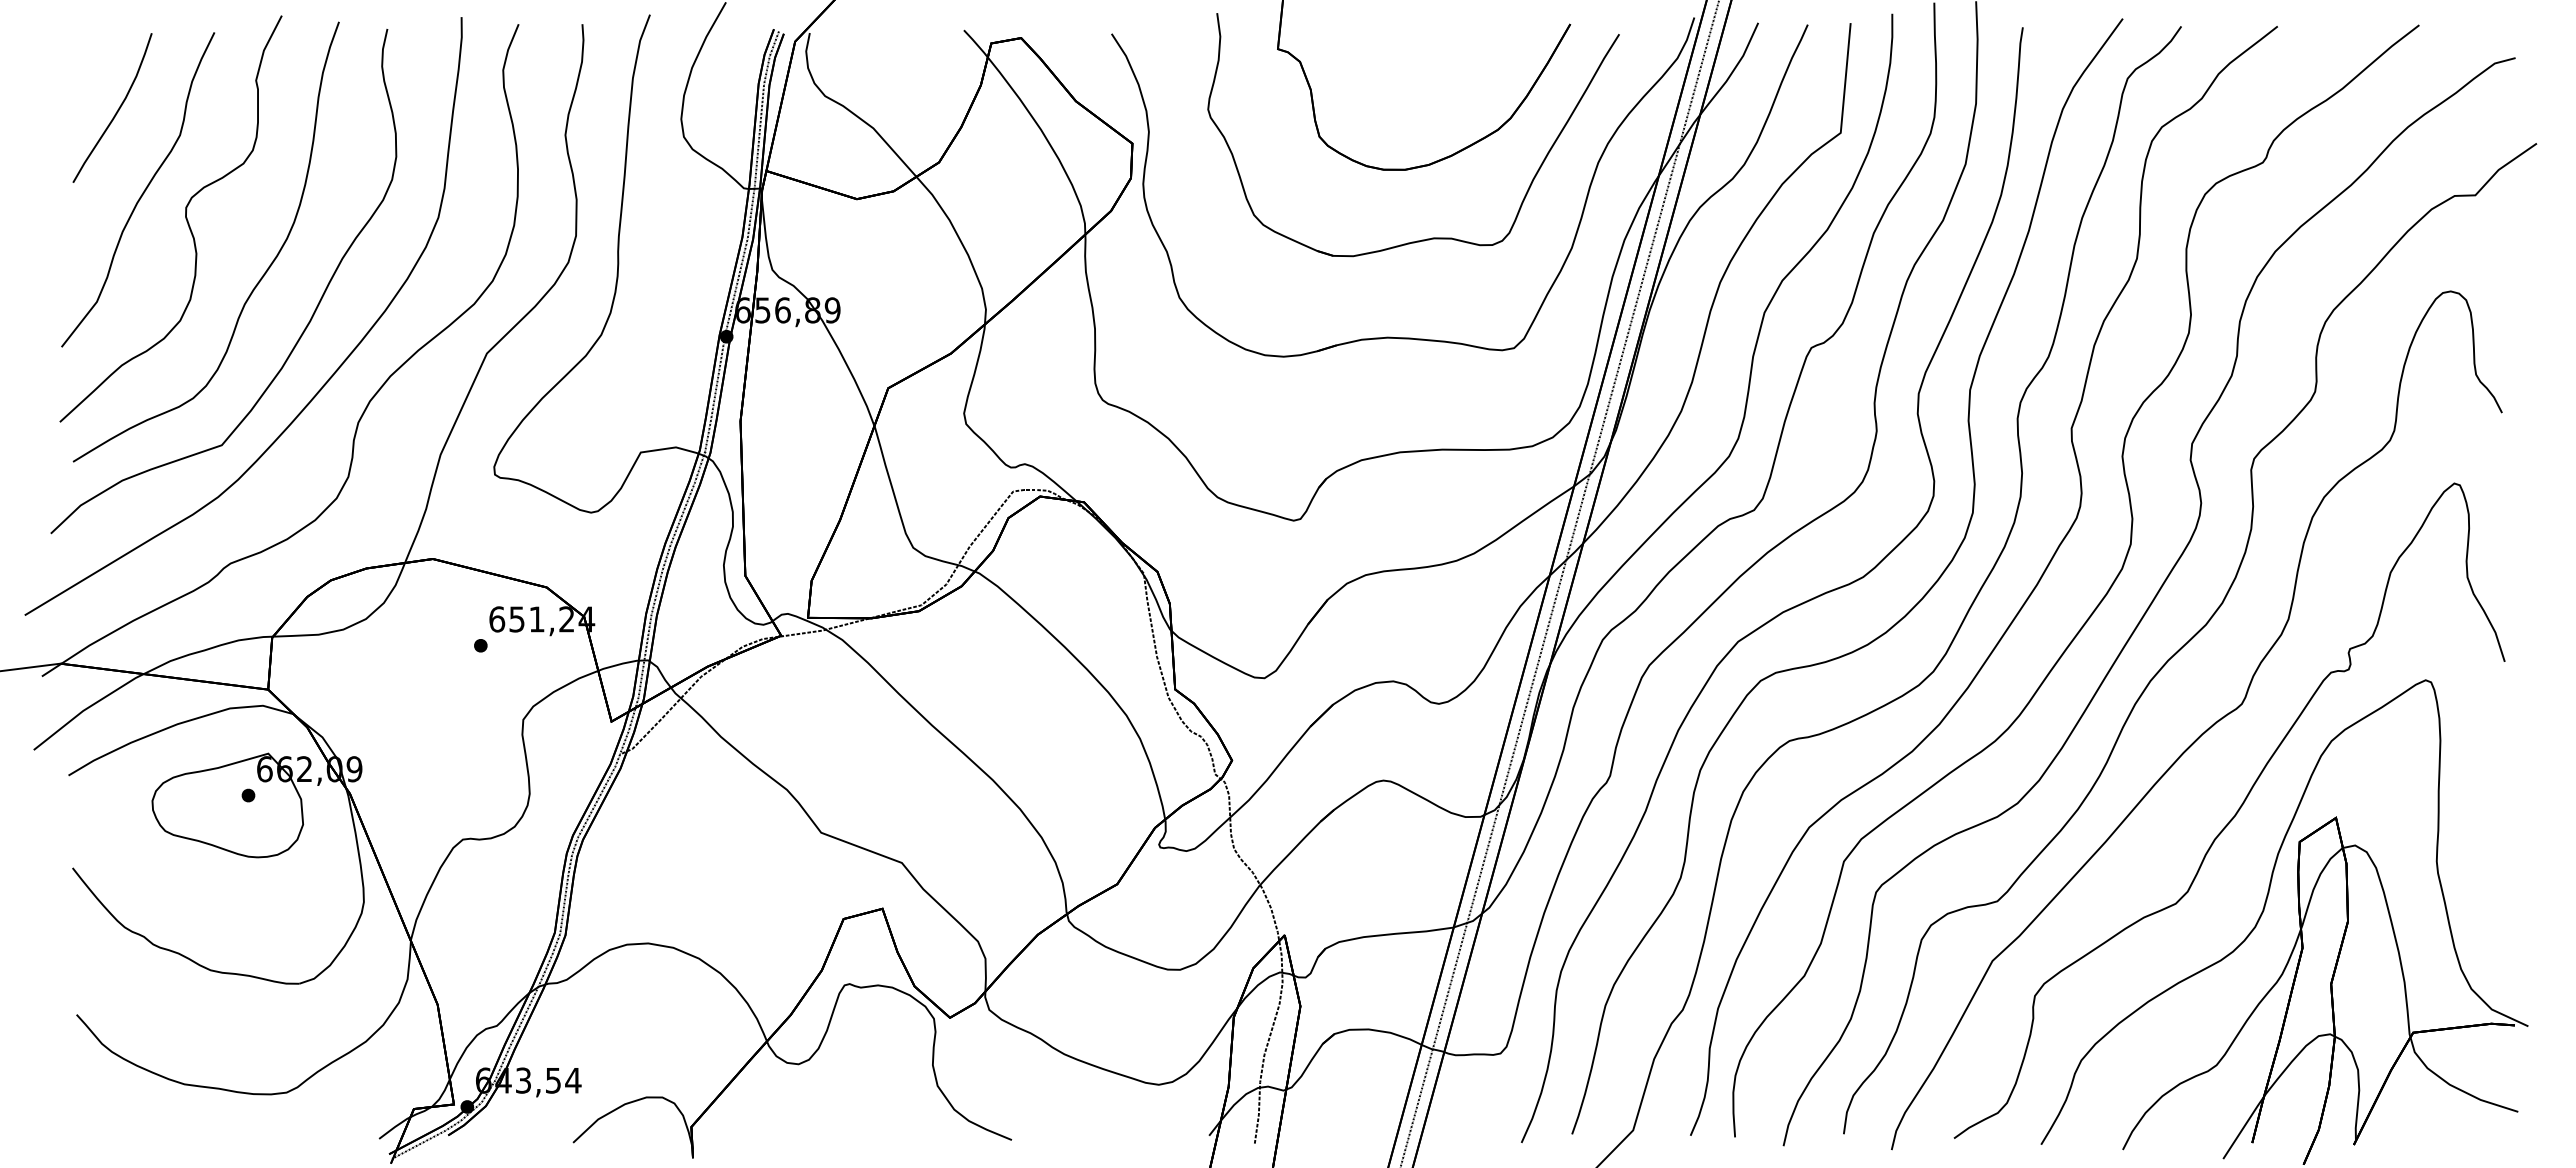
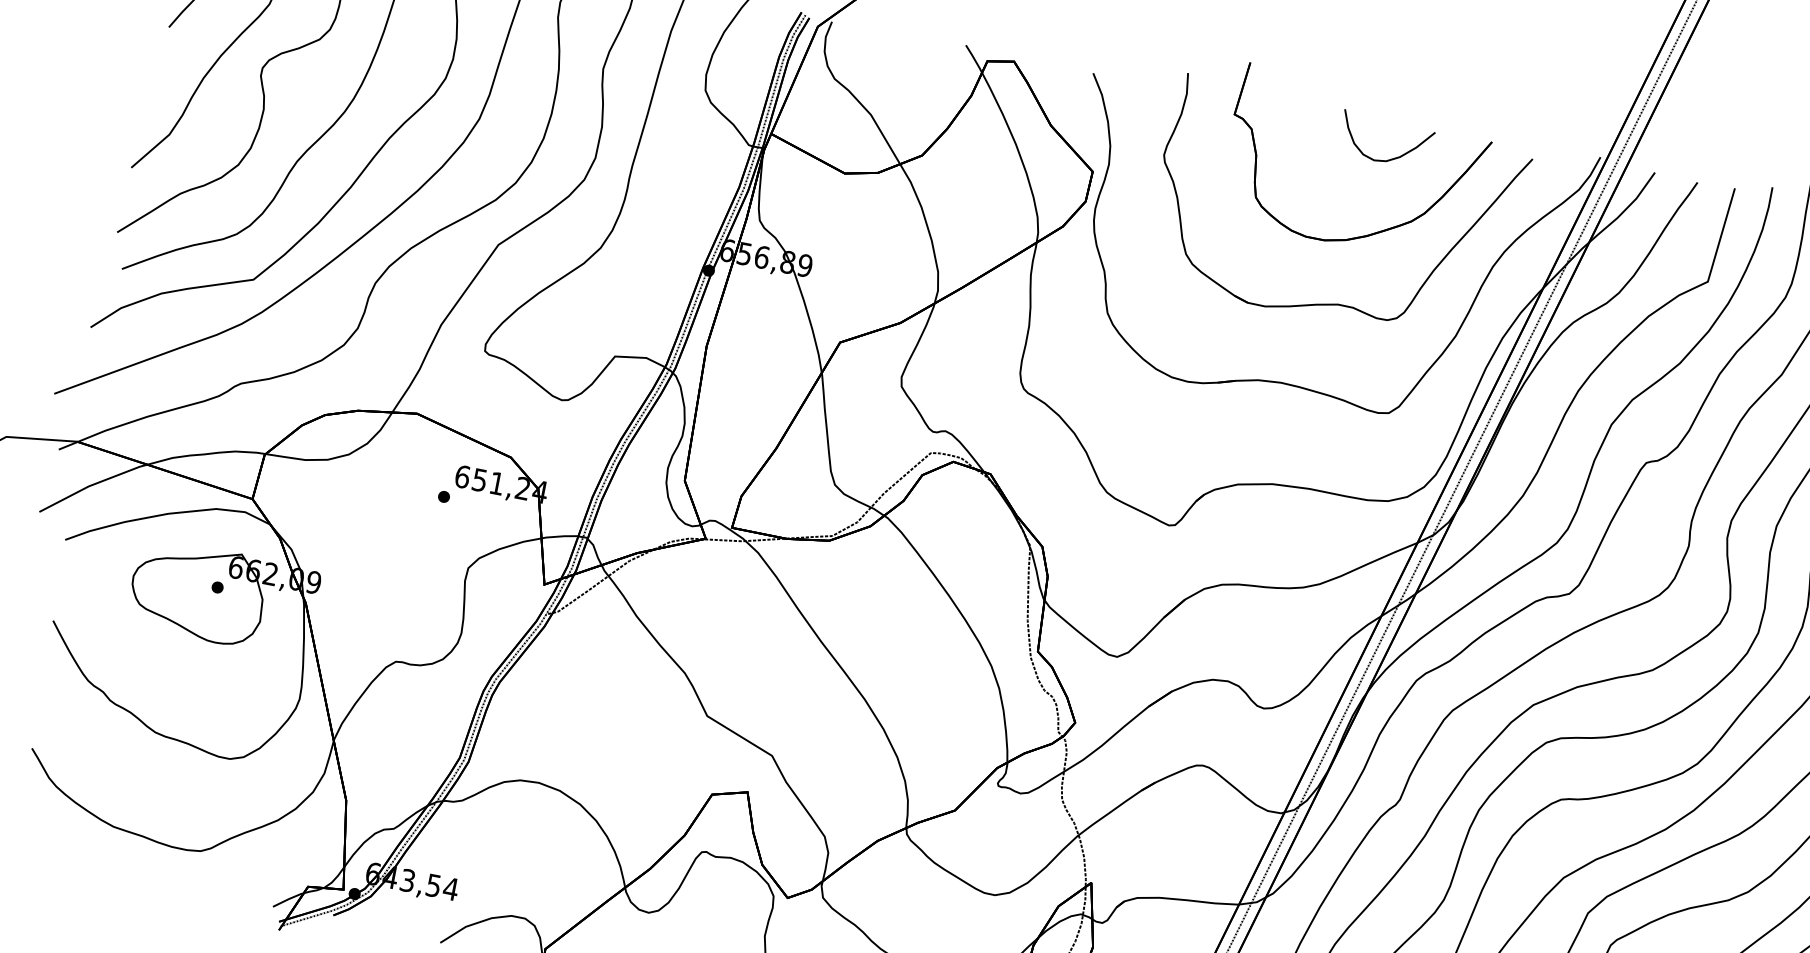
part: (1461, 64) -> (1391, 158), added

